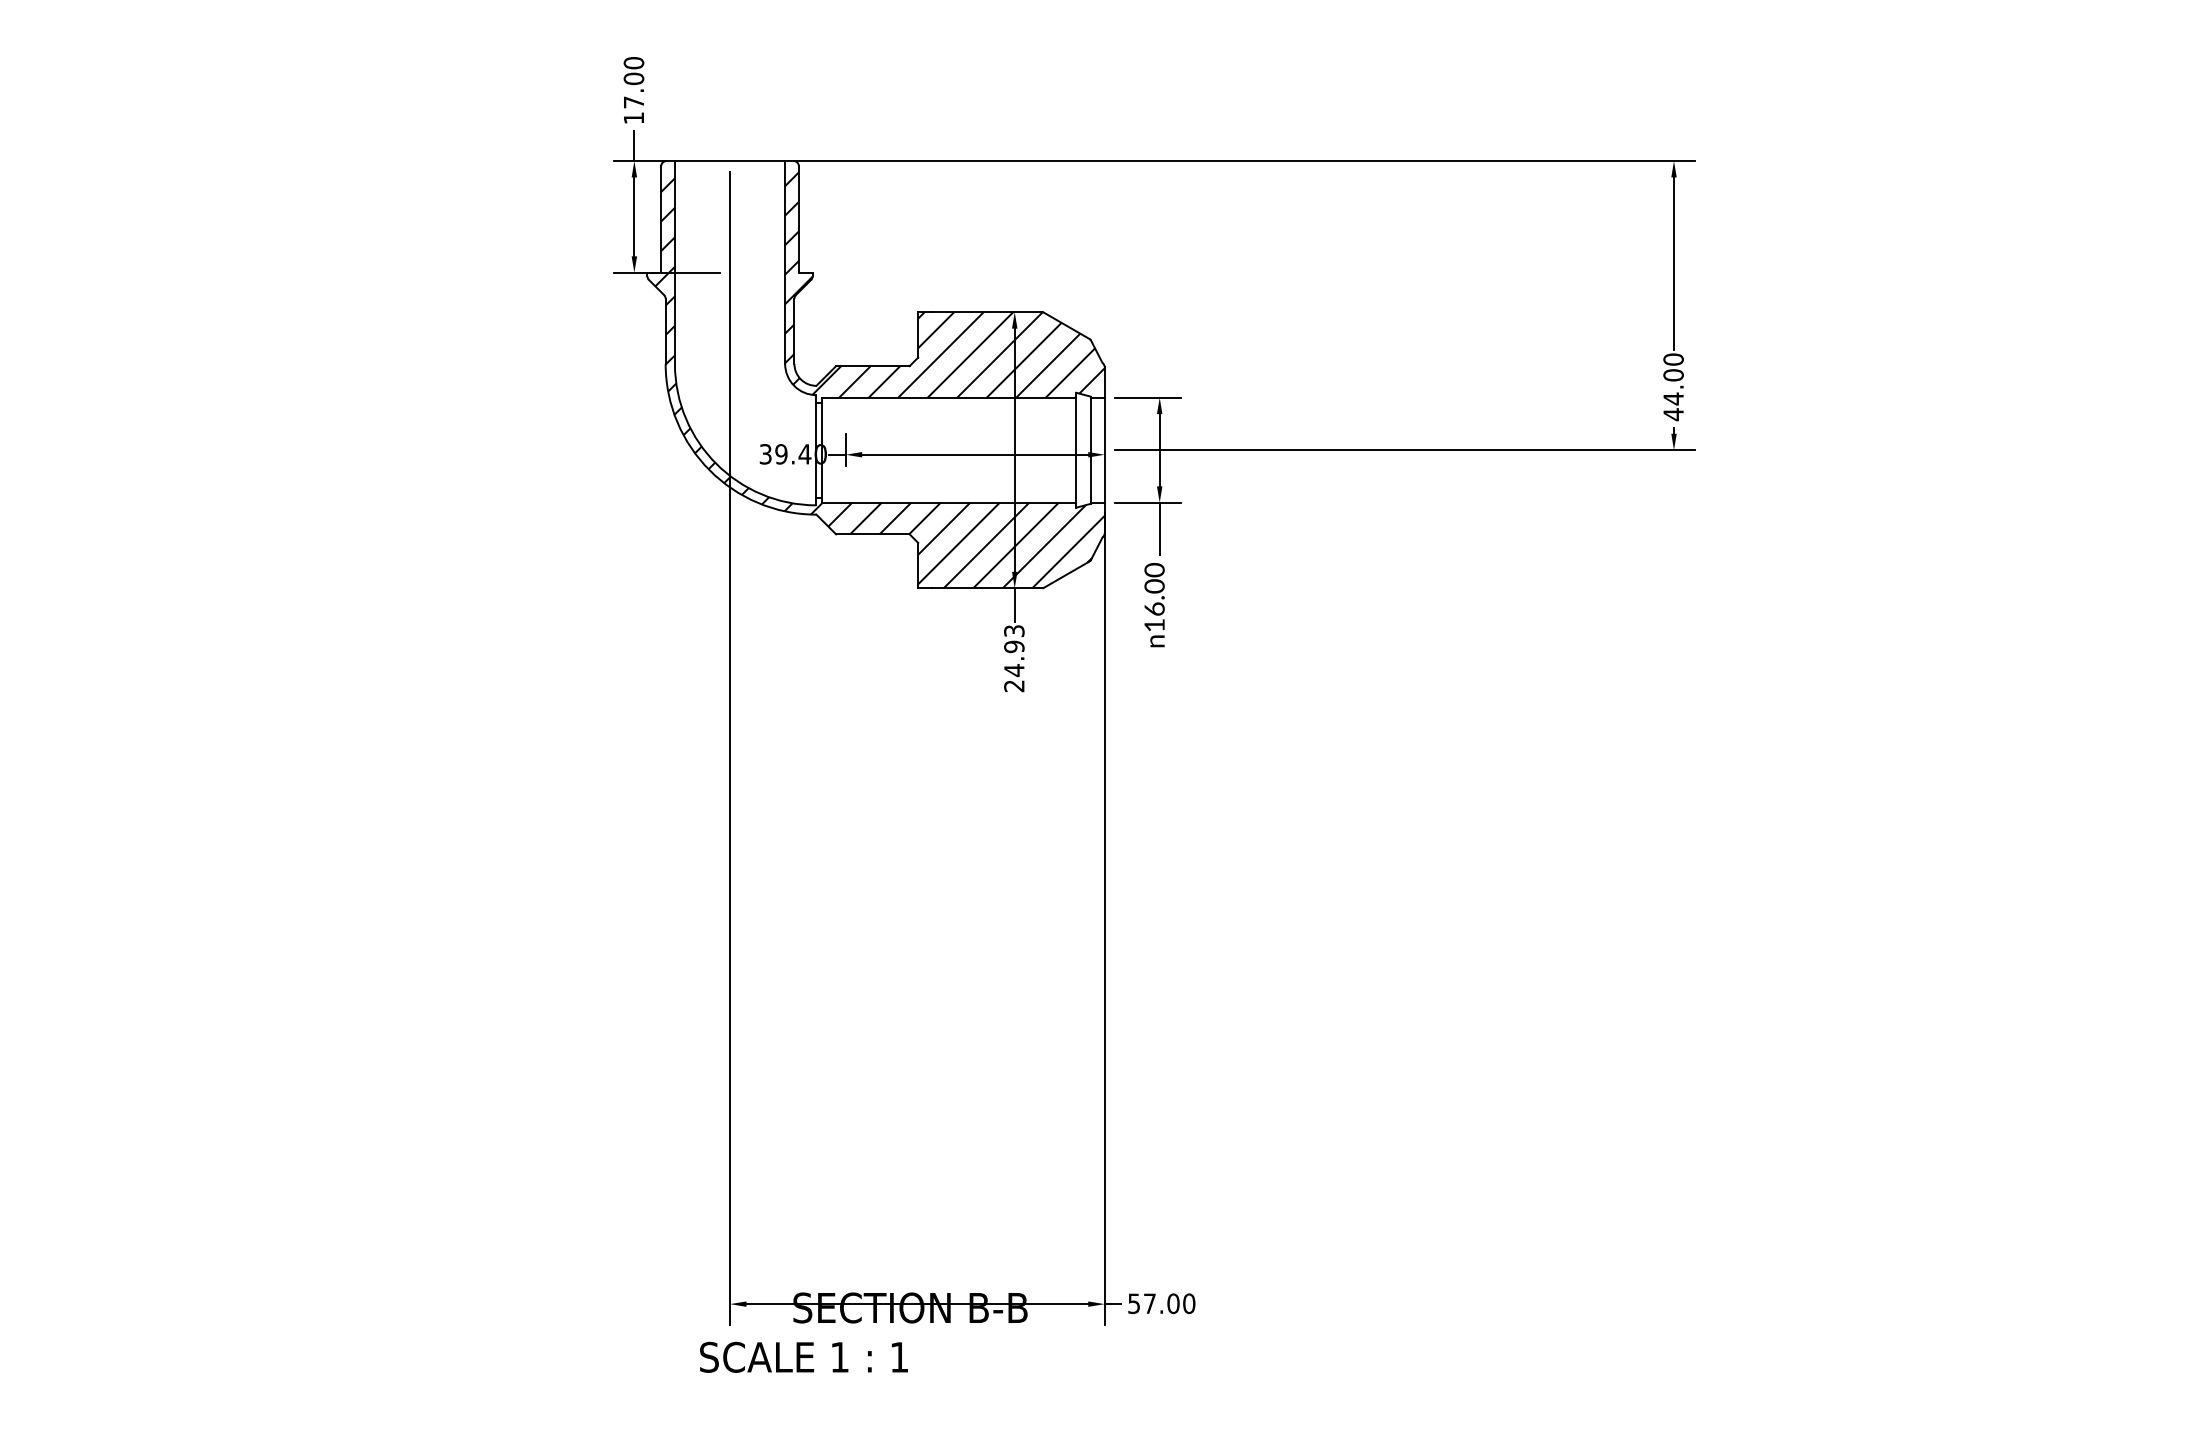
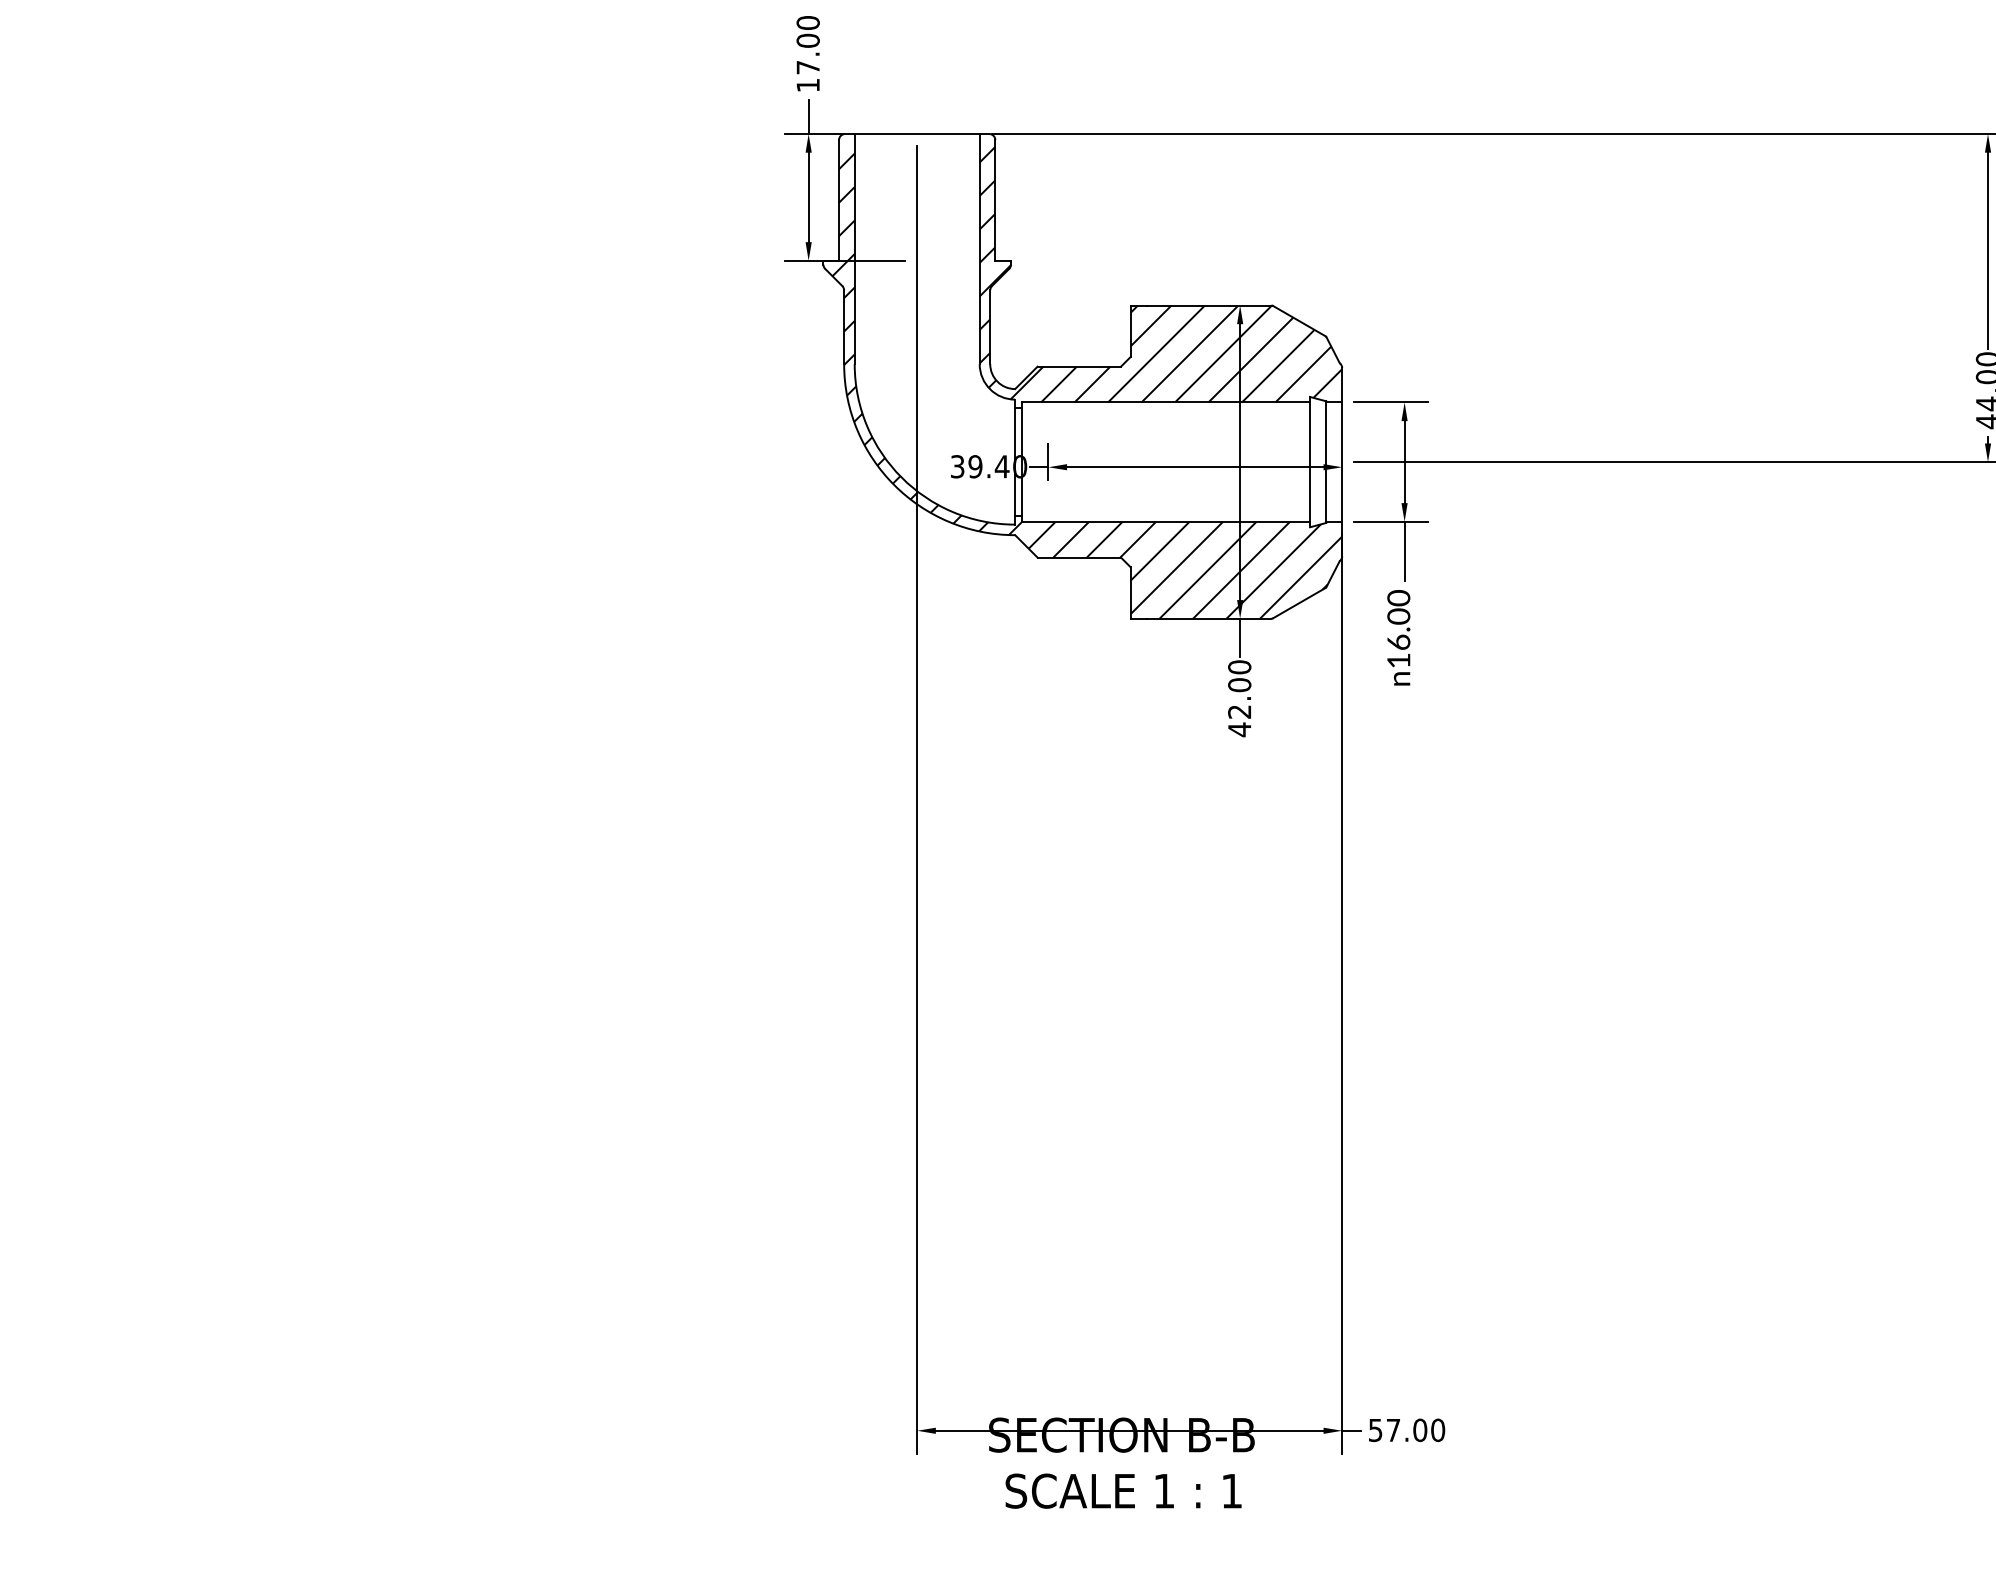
text: (1014, 658) -> (1239, 698), 24.93 -> 42.00
text: (803, 1356) -> (1123, 1490), moved

